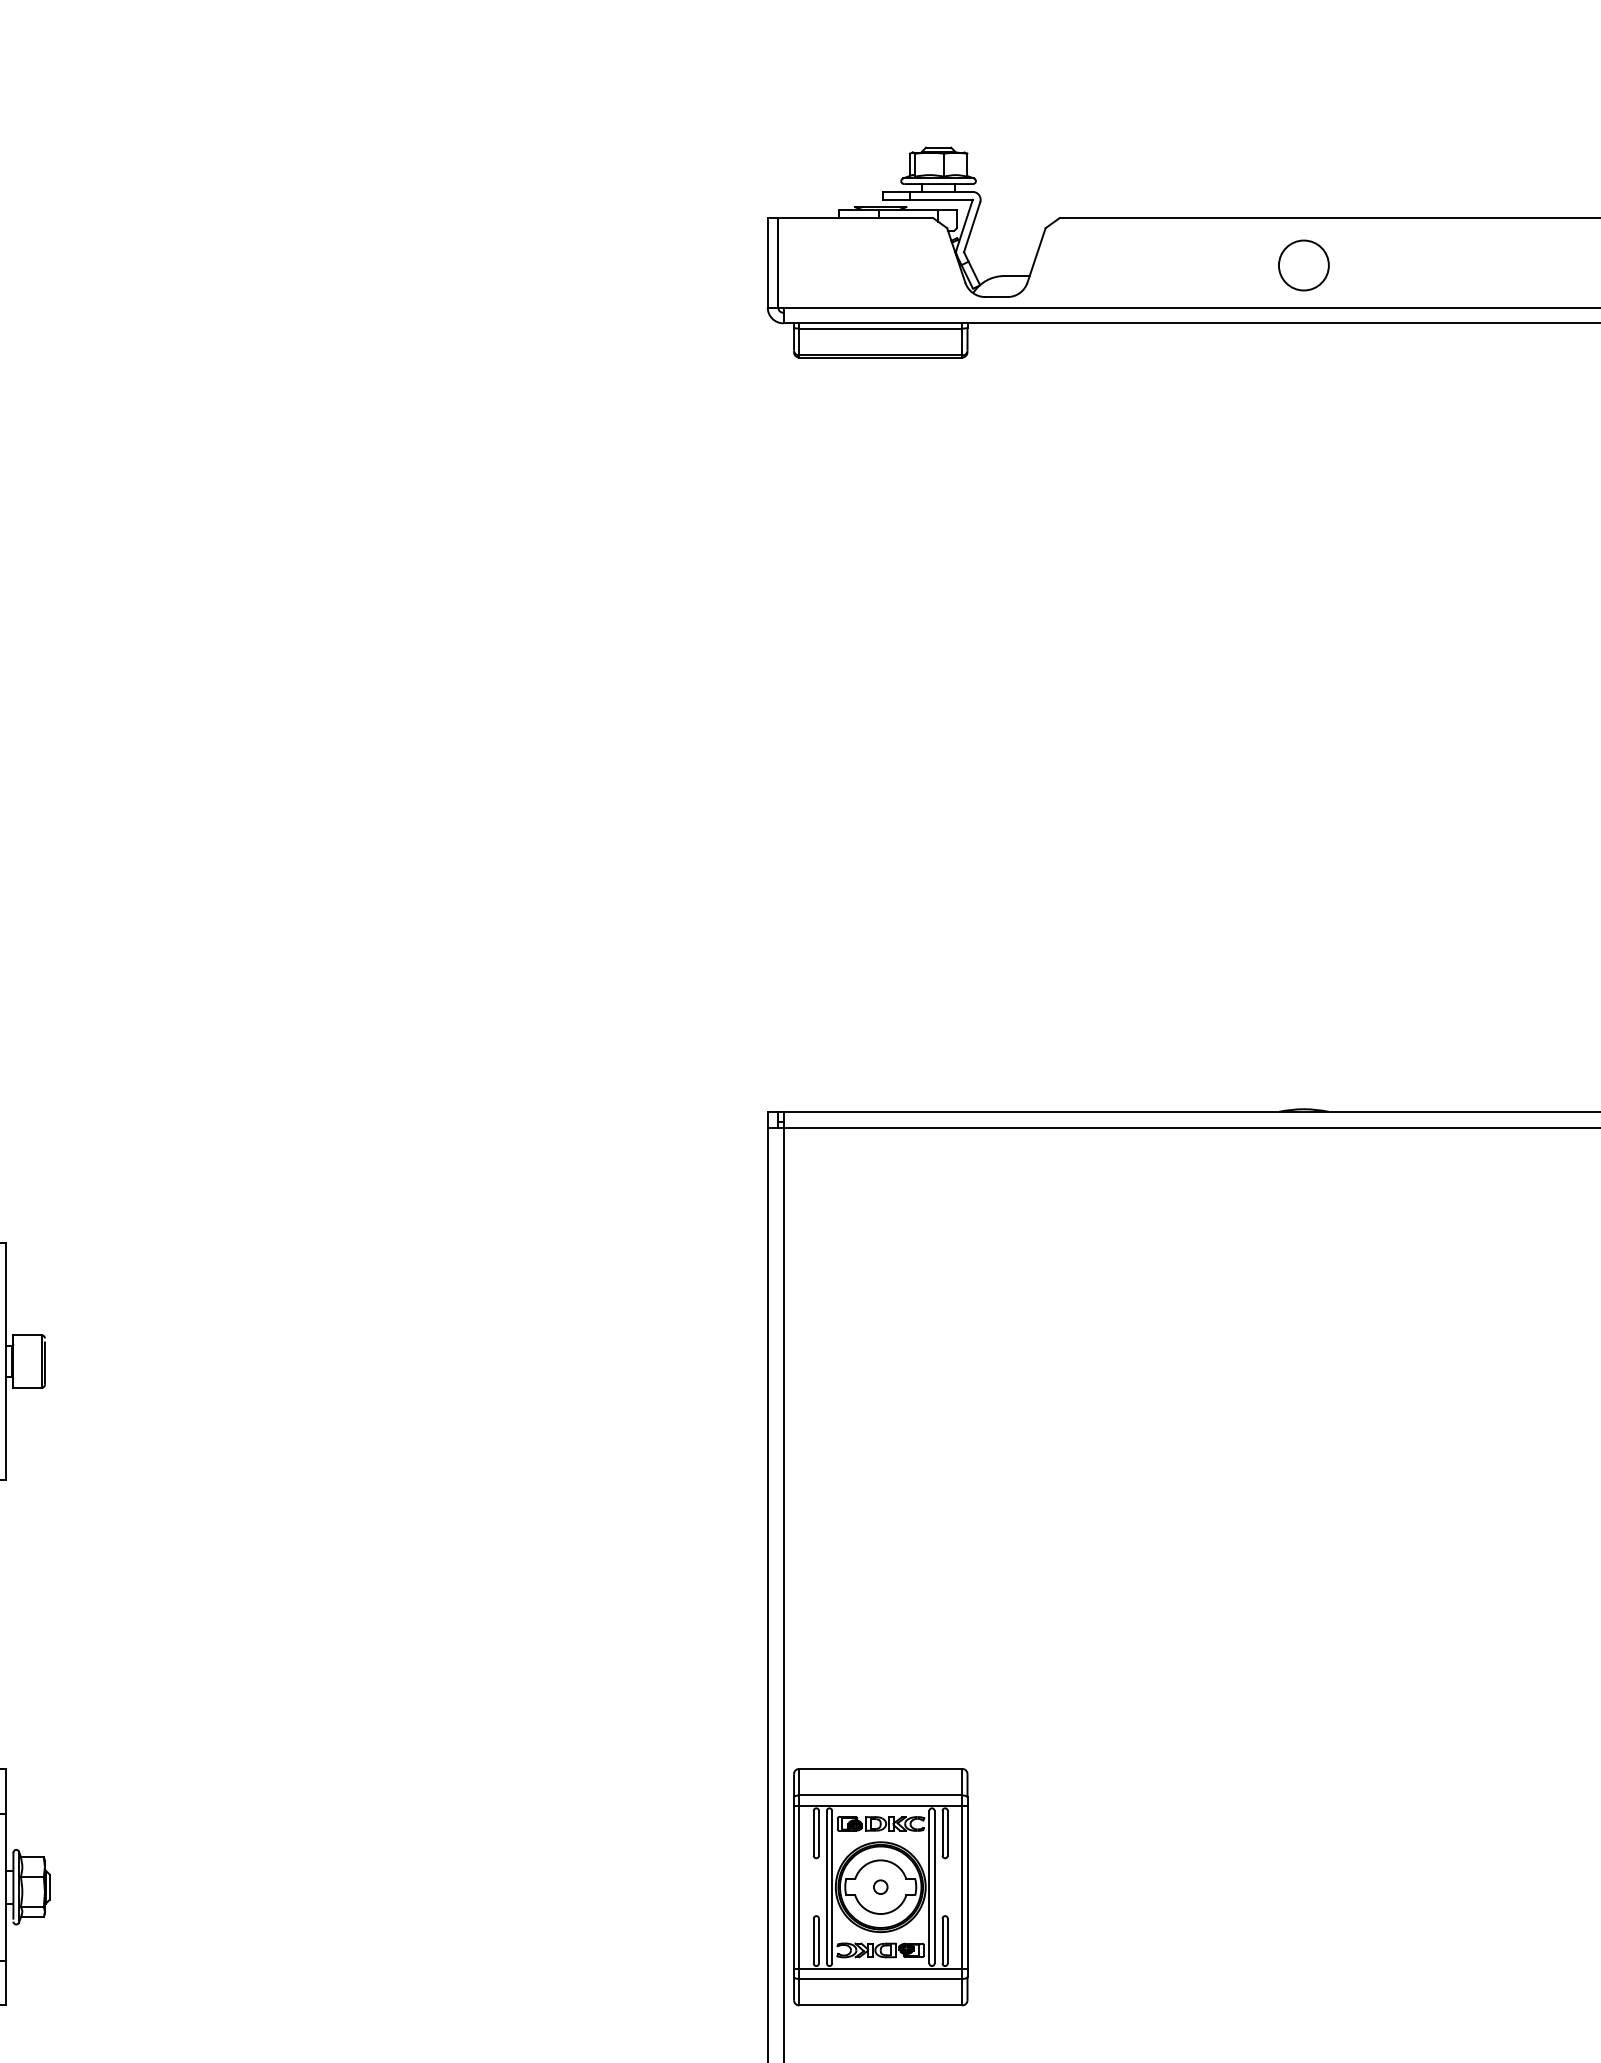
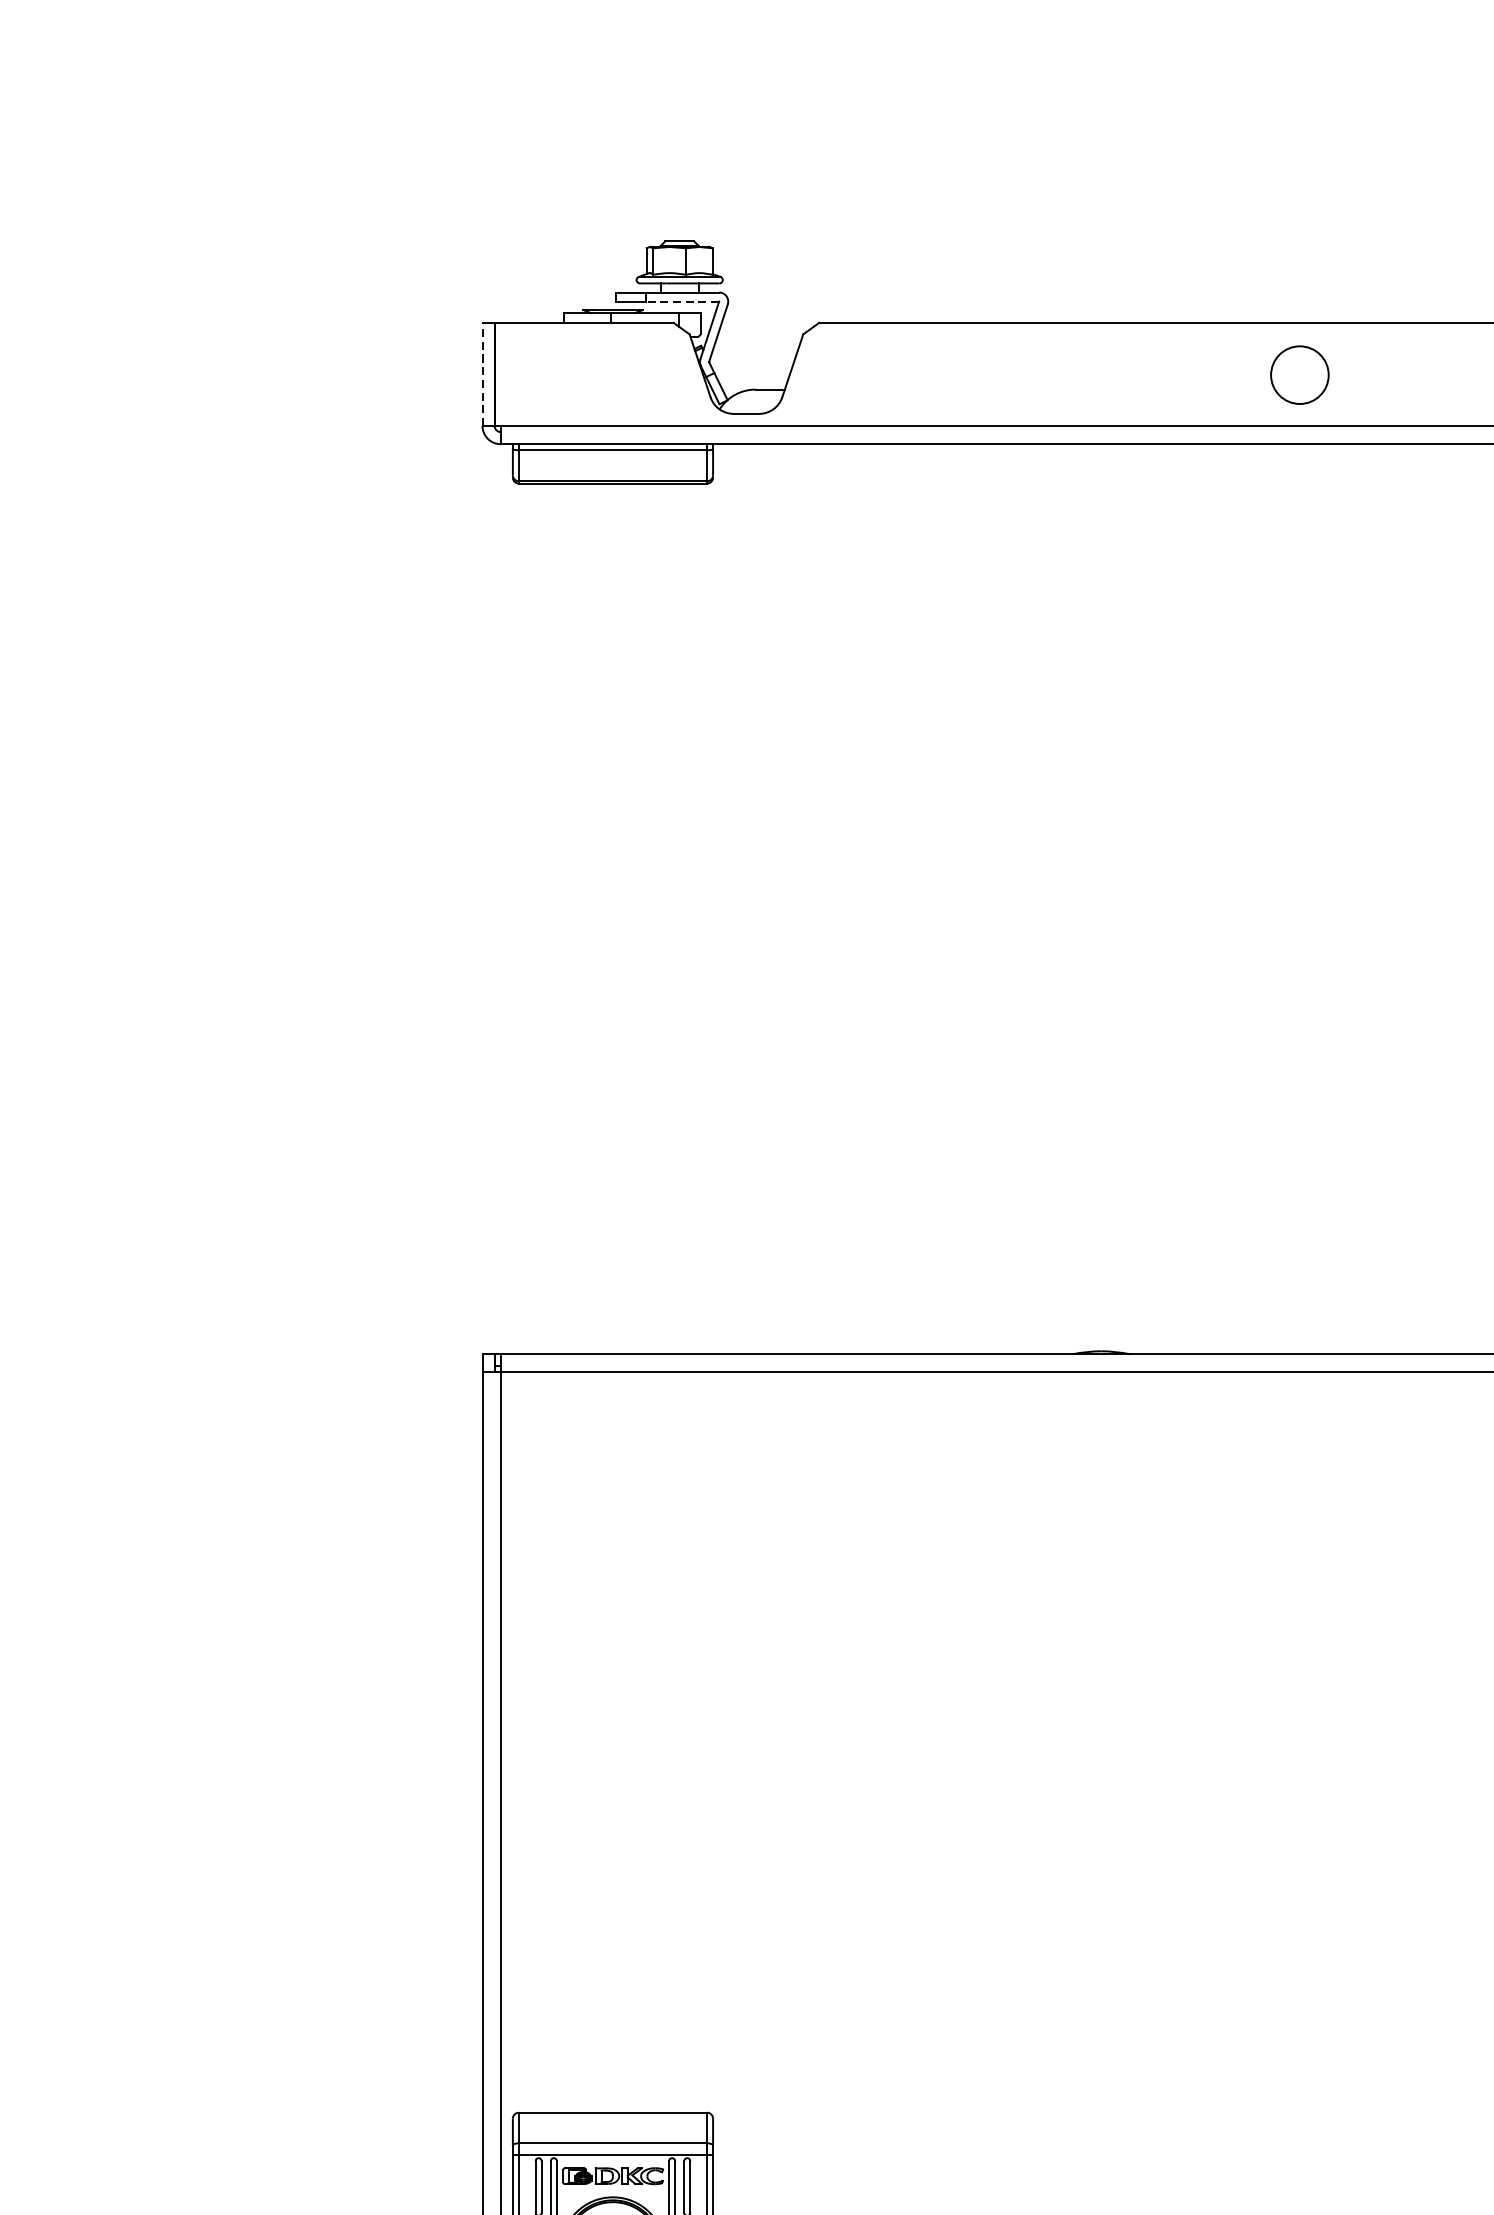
line: (941, 199) -> (683, 301), solid -> dashed
line: (767, 262) -> (482, 373), solid -> dashed
circle: (1303, 265) -> (1299, 375), moved

